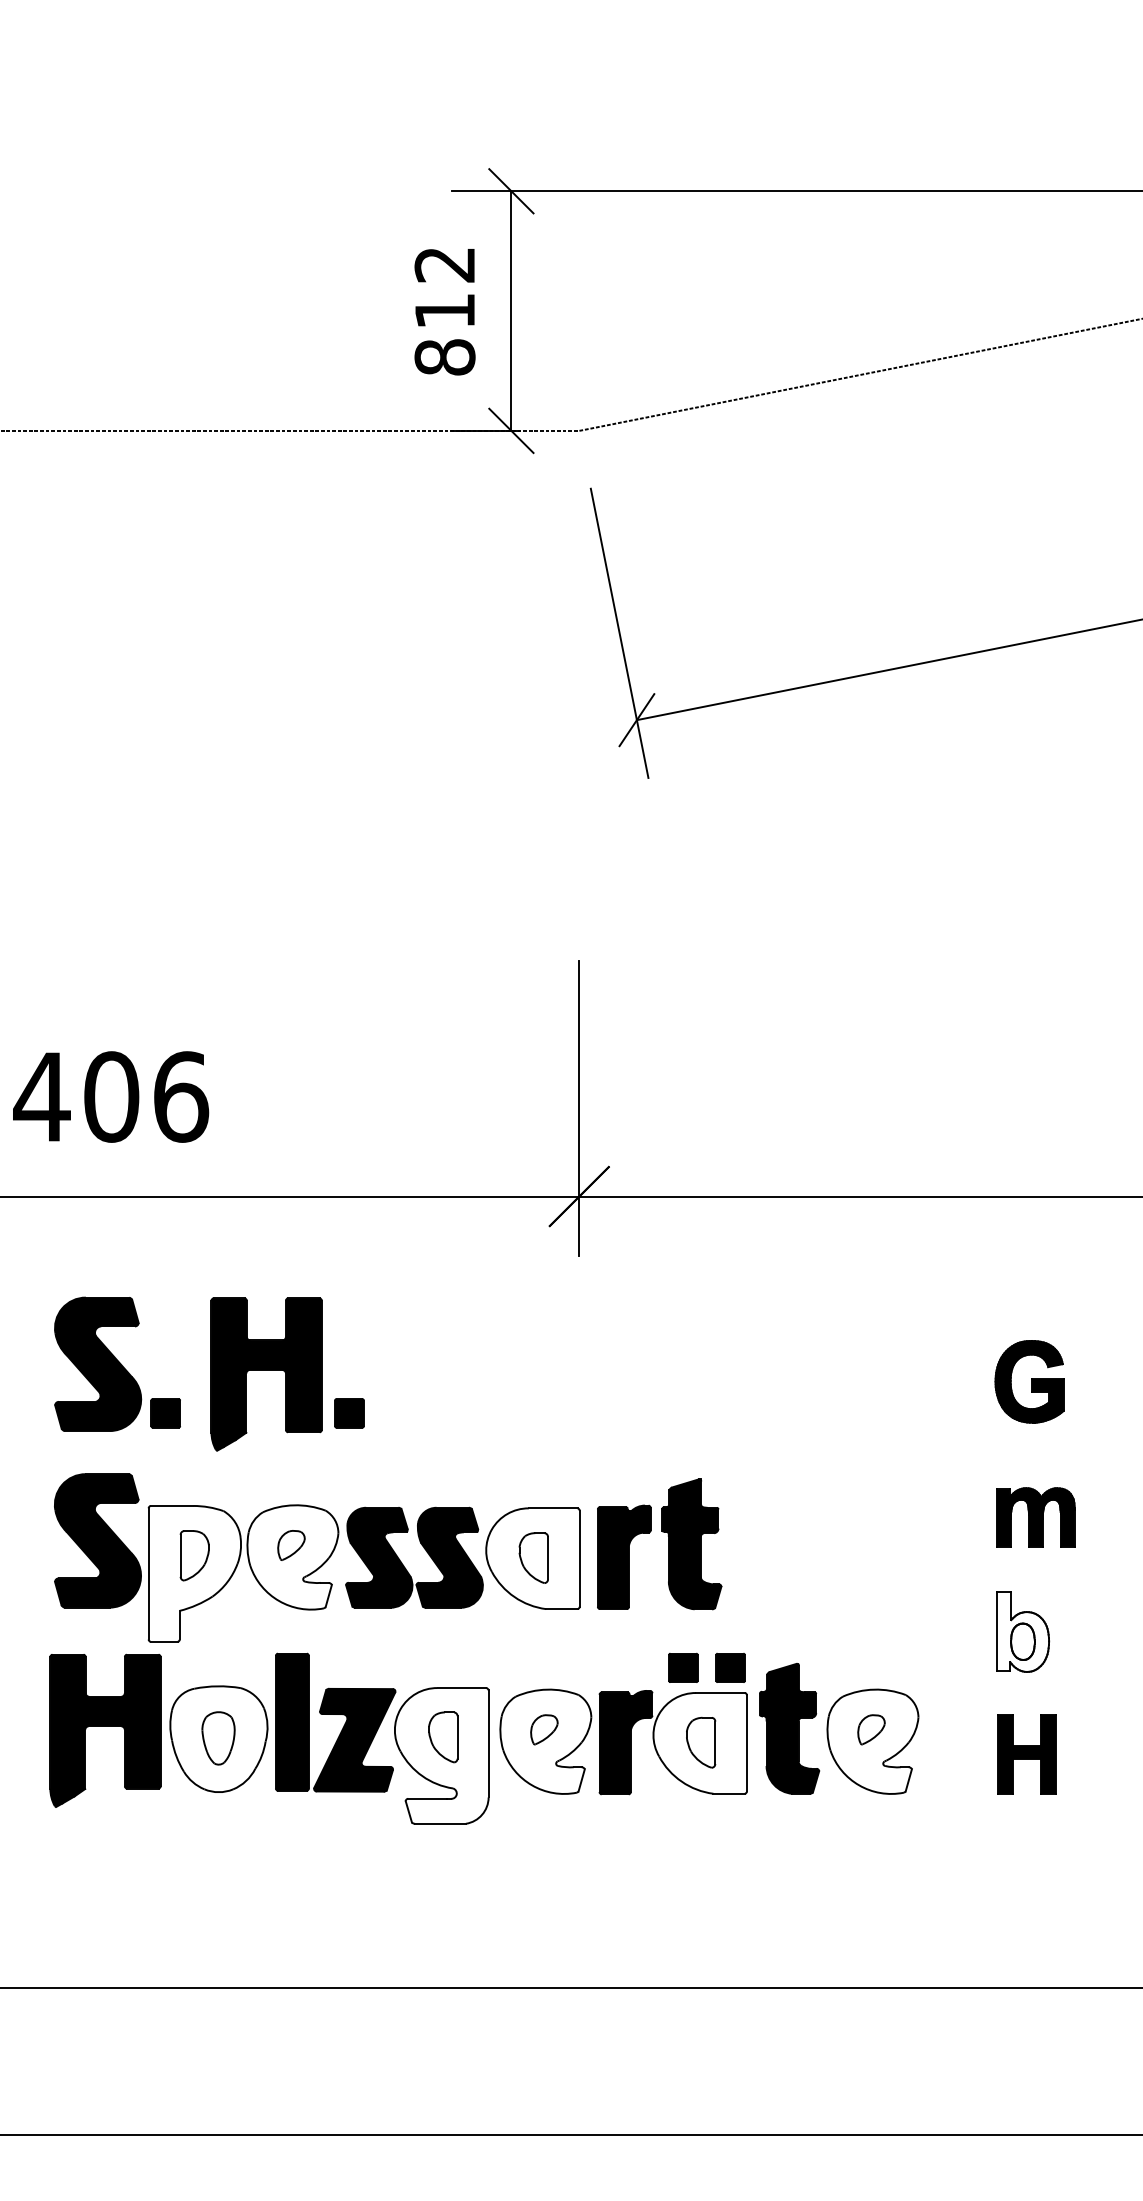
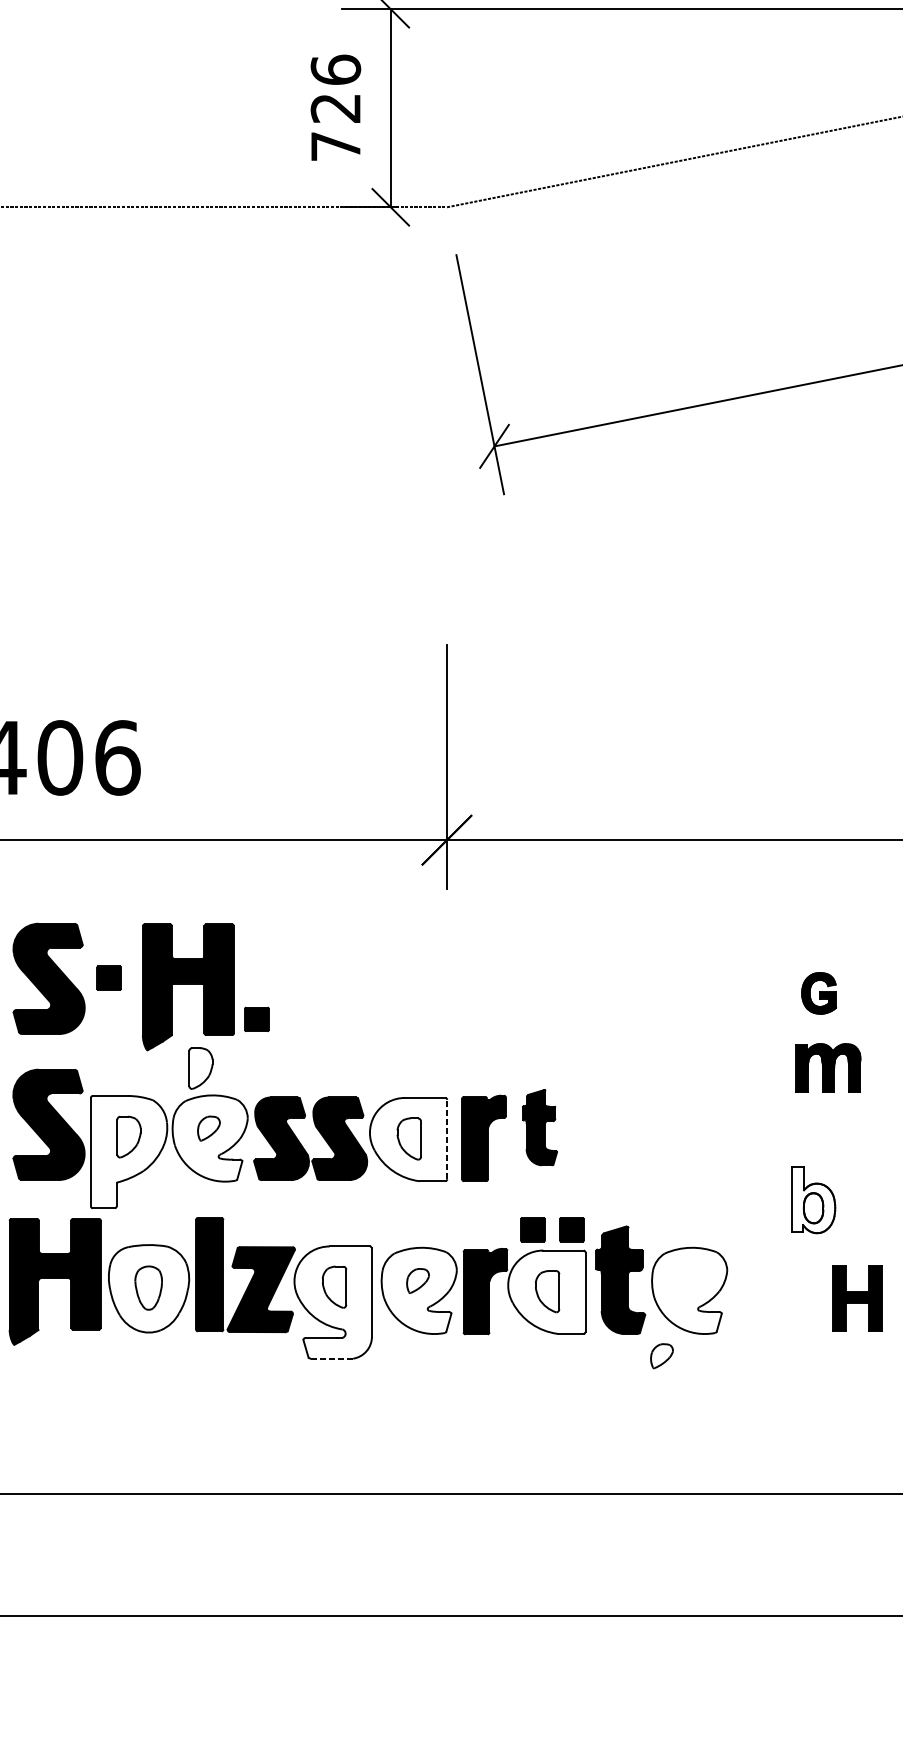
text: (444, 310) -> (335, 107), 812 -> 726
part: (1029, 1381) -> (819, 993), size x0.6
part: (165, 1413) -> (108, 978), moved
part: (281, 1472) -> (200, 1068), added
part: (1035, 1517) -> (828, 1068), moved
part: (691, 1544) -> (539, 1127), size x0.7
line: (579, 1558) -> (447, 1139), solid -> dashed
part: (871, 1729) -> (661, 1355), moved
part: (1026, 1754) -> (857, 1298), moved
line: (440, 1823) -> (332, 1358), solid -> dashed

